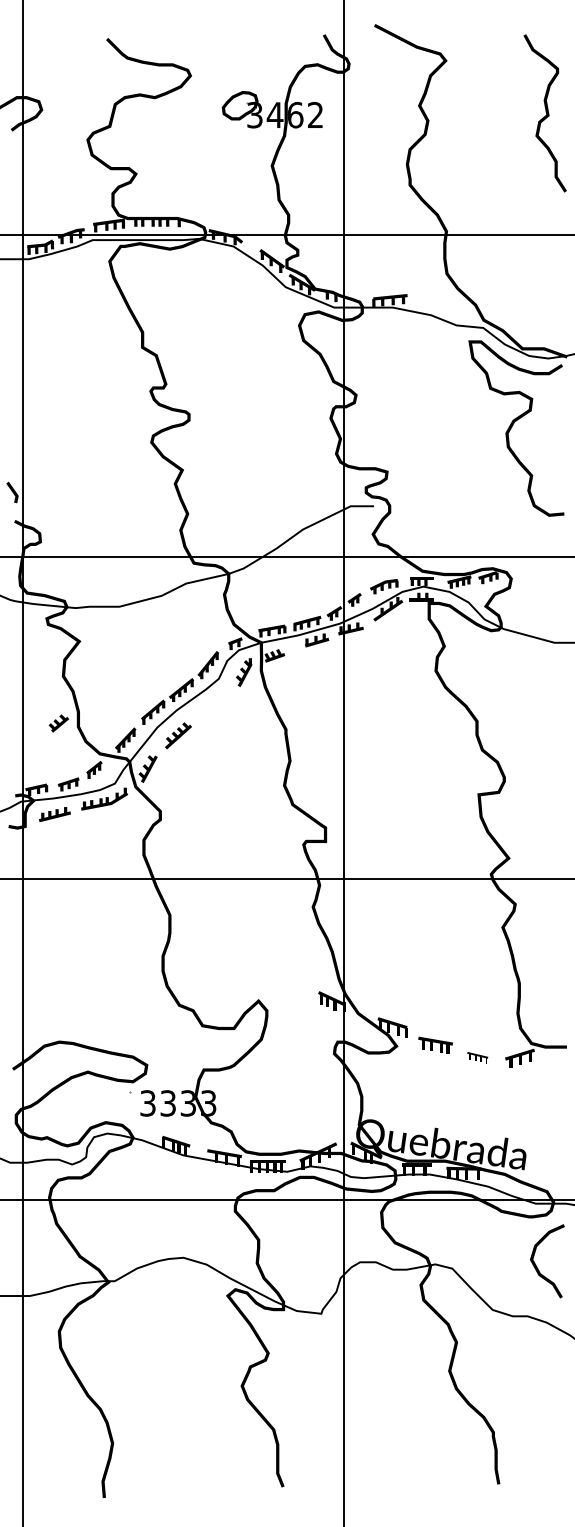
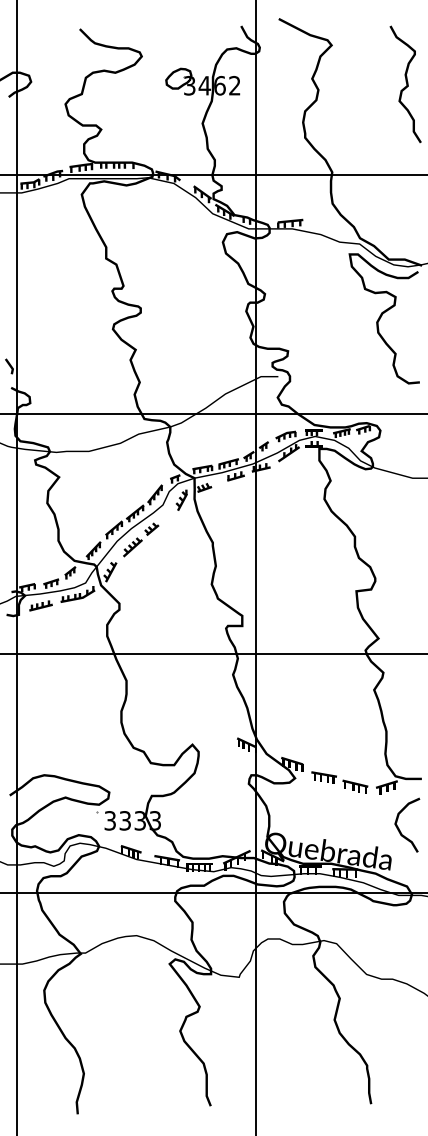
part: (58, 723) -> (151, 529), moved
part: (477, 1057) -> (355, 786), size x1.67
curve: (537, 1266) -> (399, 829), moved

